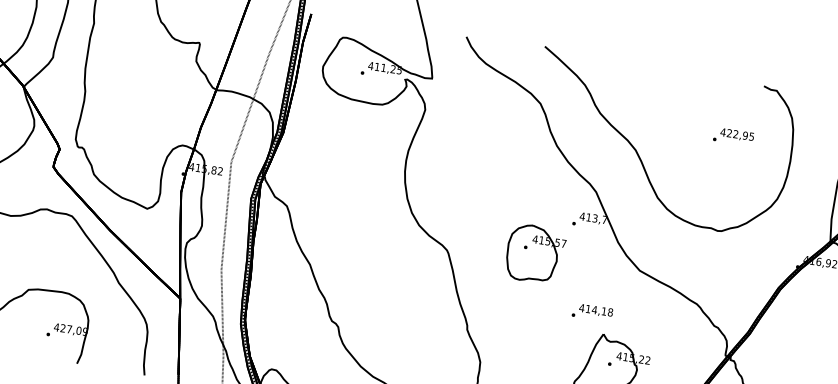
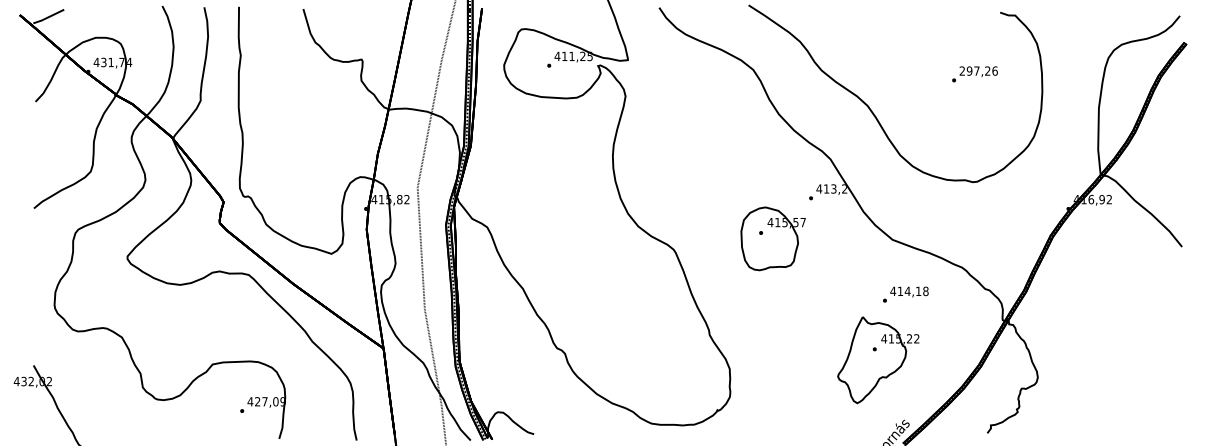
text: (737, 133) -> (978, 70), 422,95 -> 297,26
text: (604, 219) -> (844, 188), 413,7 -> 413,2
text: (592, 312) -> (905, 294), moved

